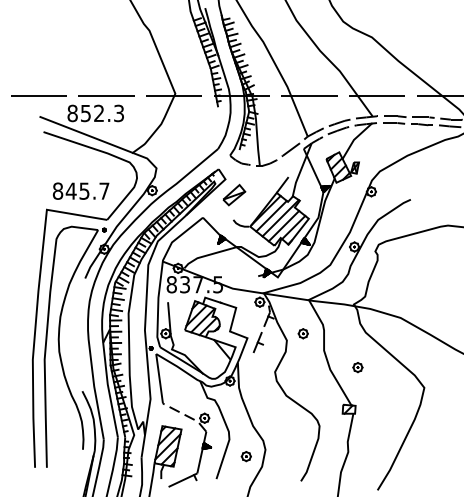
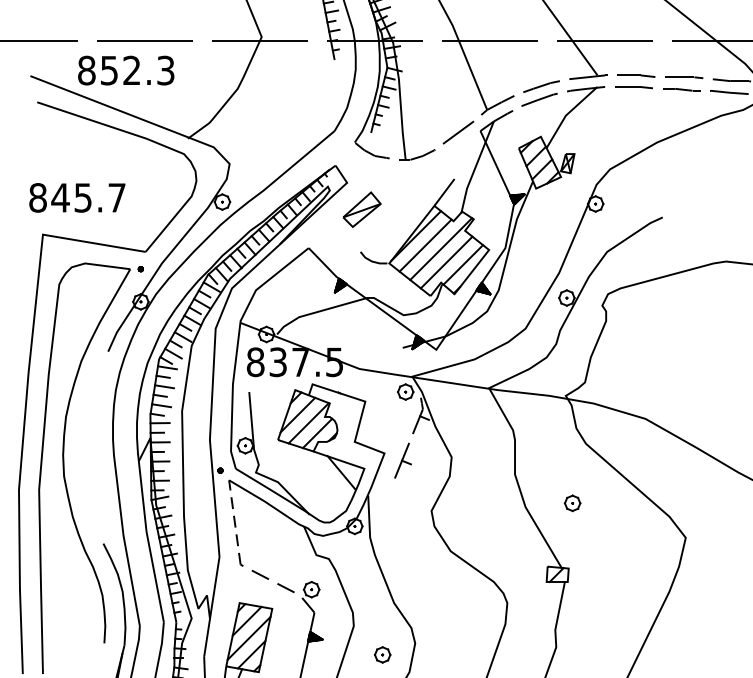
text: (81, 190) -> (78, 196), moved
part: (302, 333) -> (478, 445), removed
line: (159, 378) -> (234, 521), solid -> dashed

